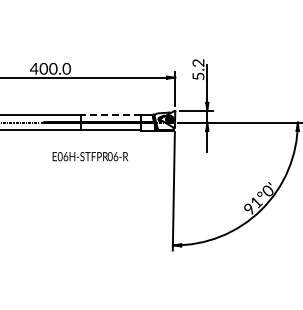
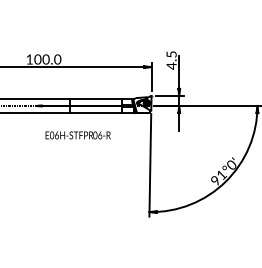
text: (33, 68) -> (28, 59), 400.0 -> 100.0
text: (198, 69) -> (171, 60), 5.2 -> 4.5
line: (110, 114) -> (95, 98), dashed -> solid

